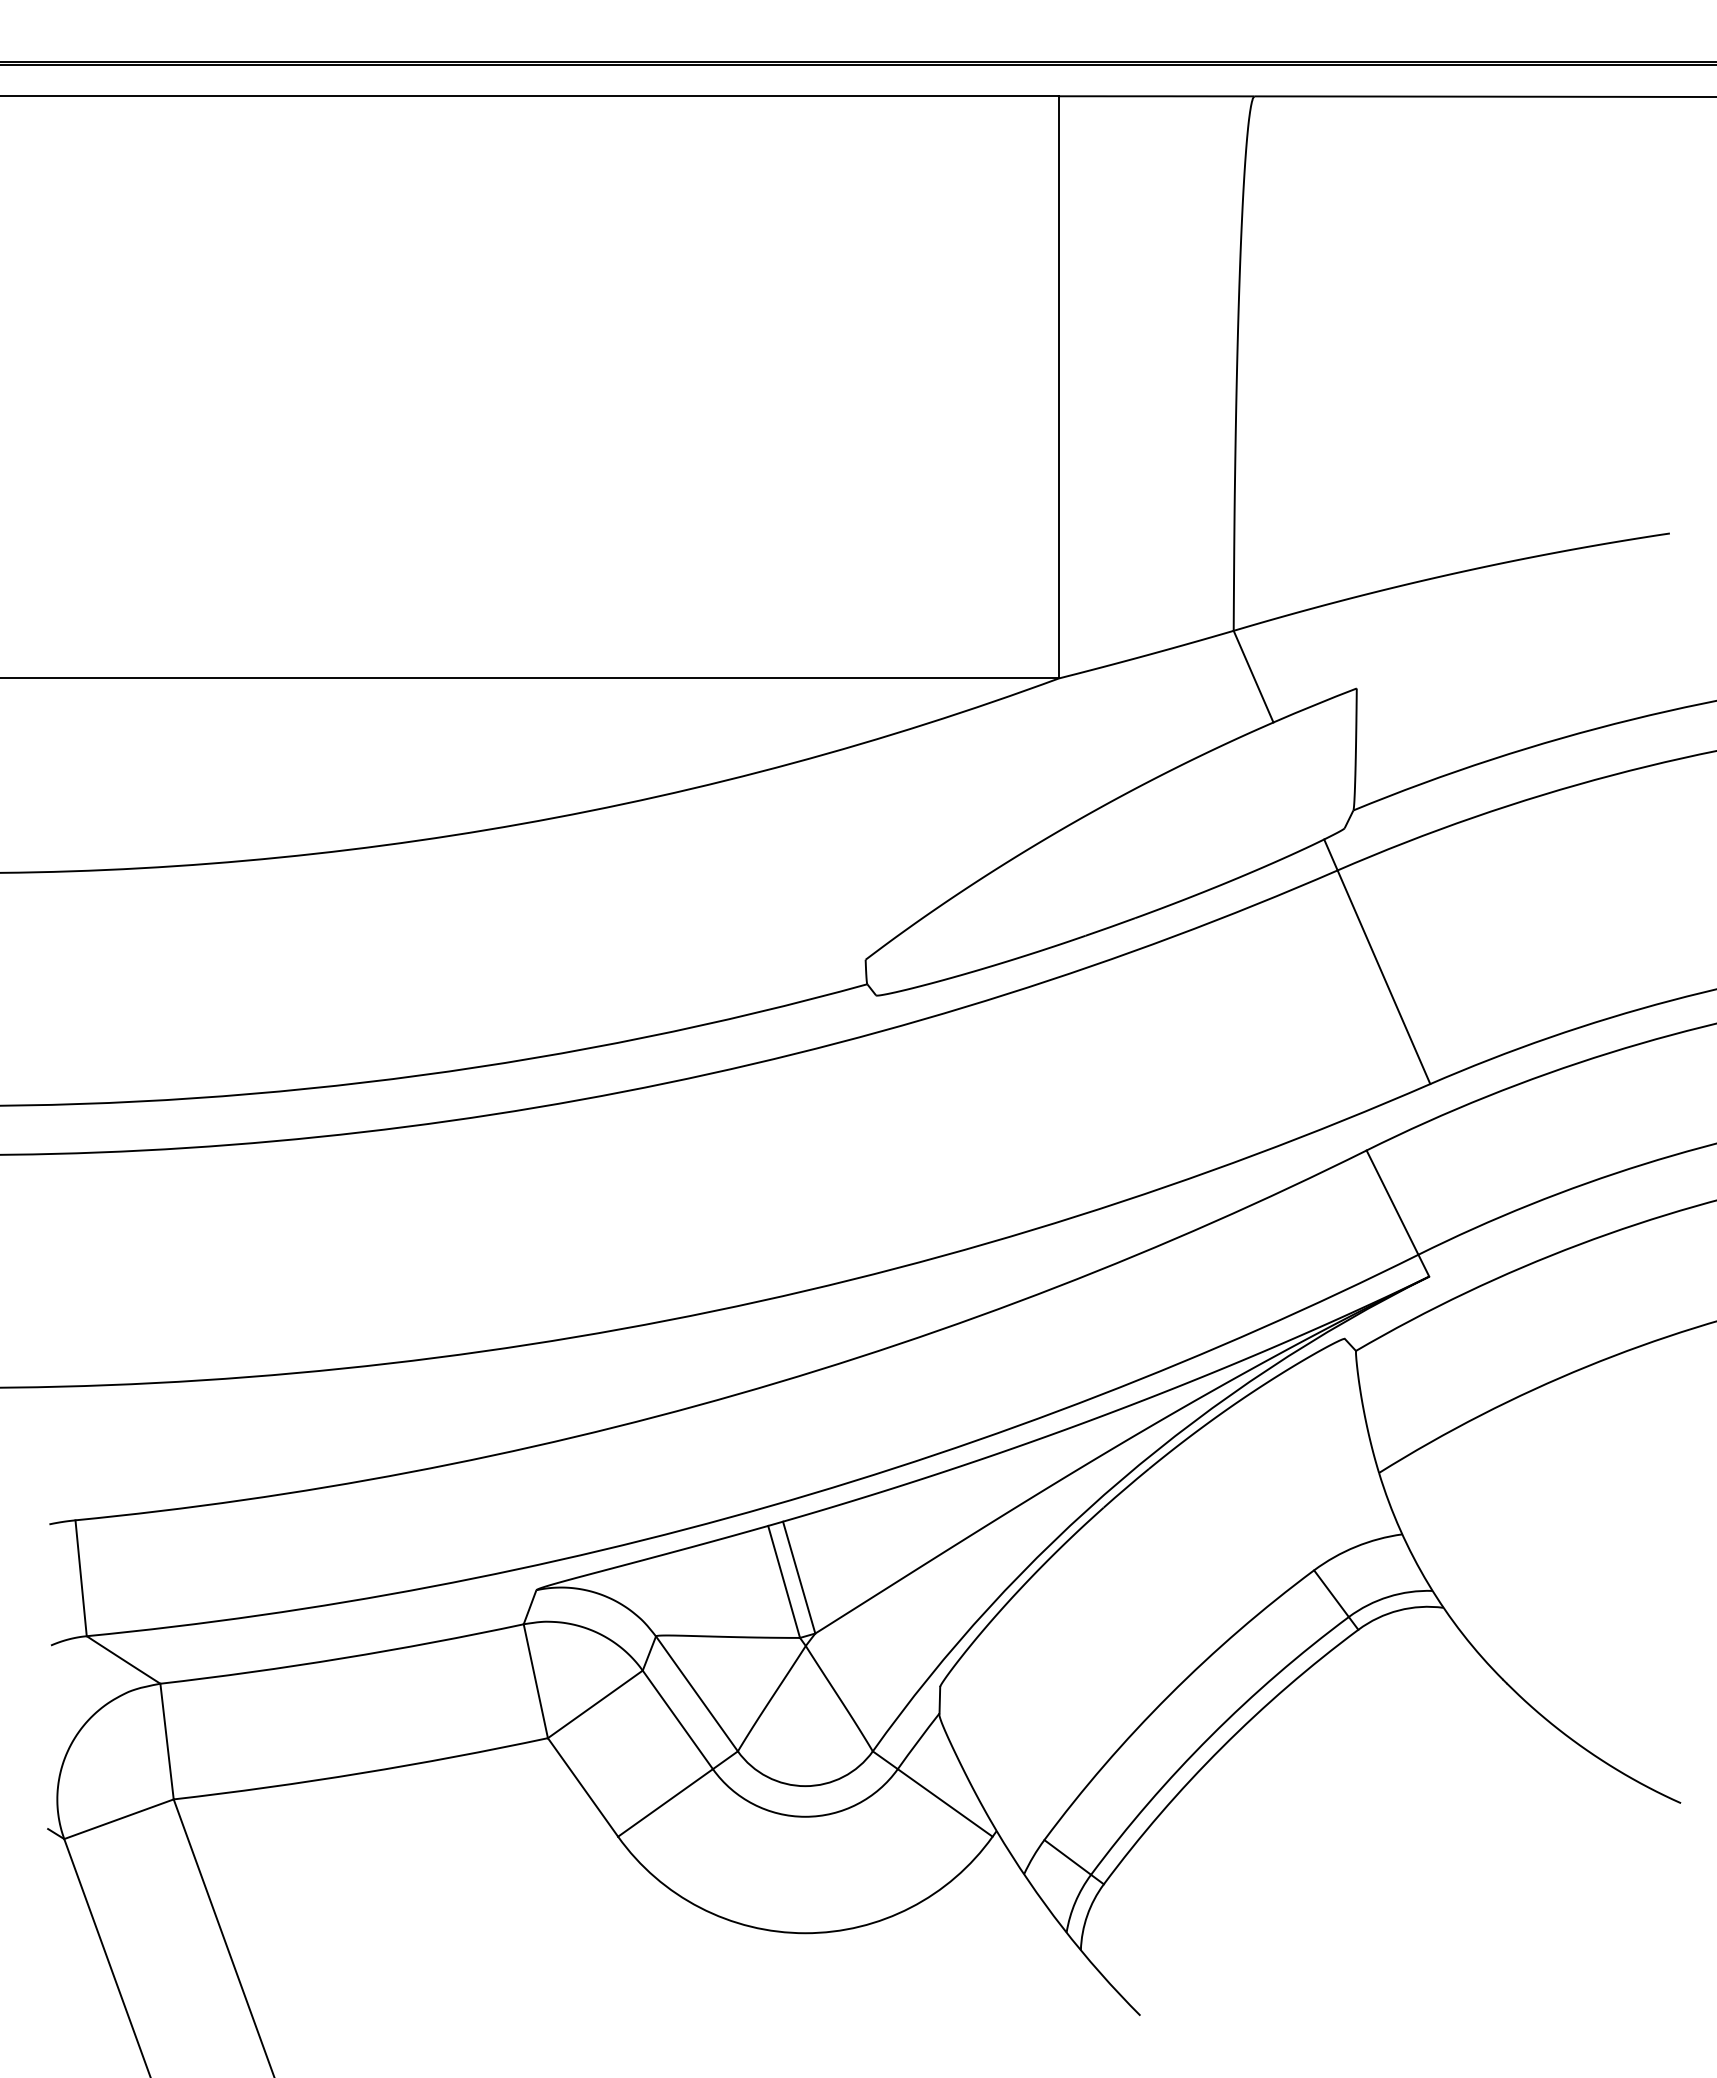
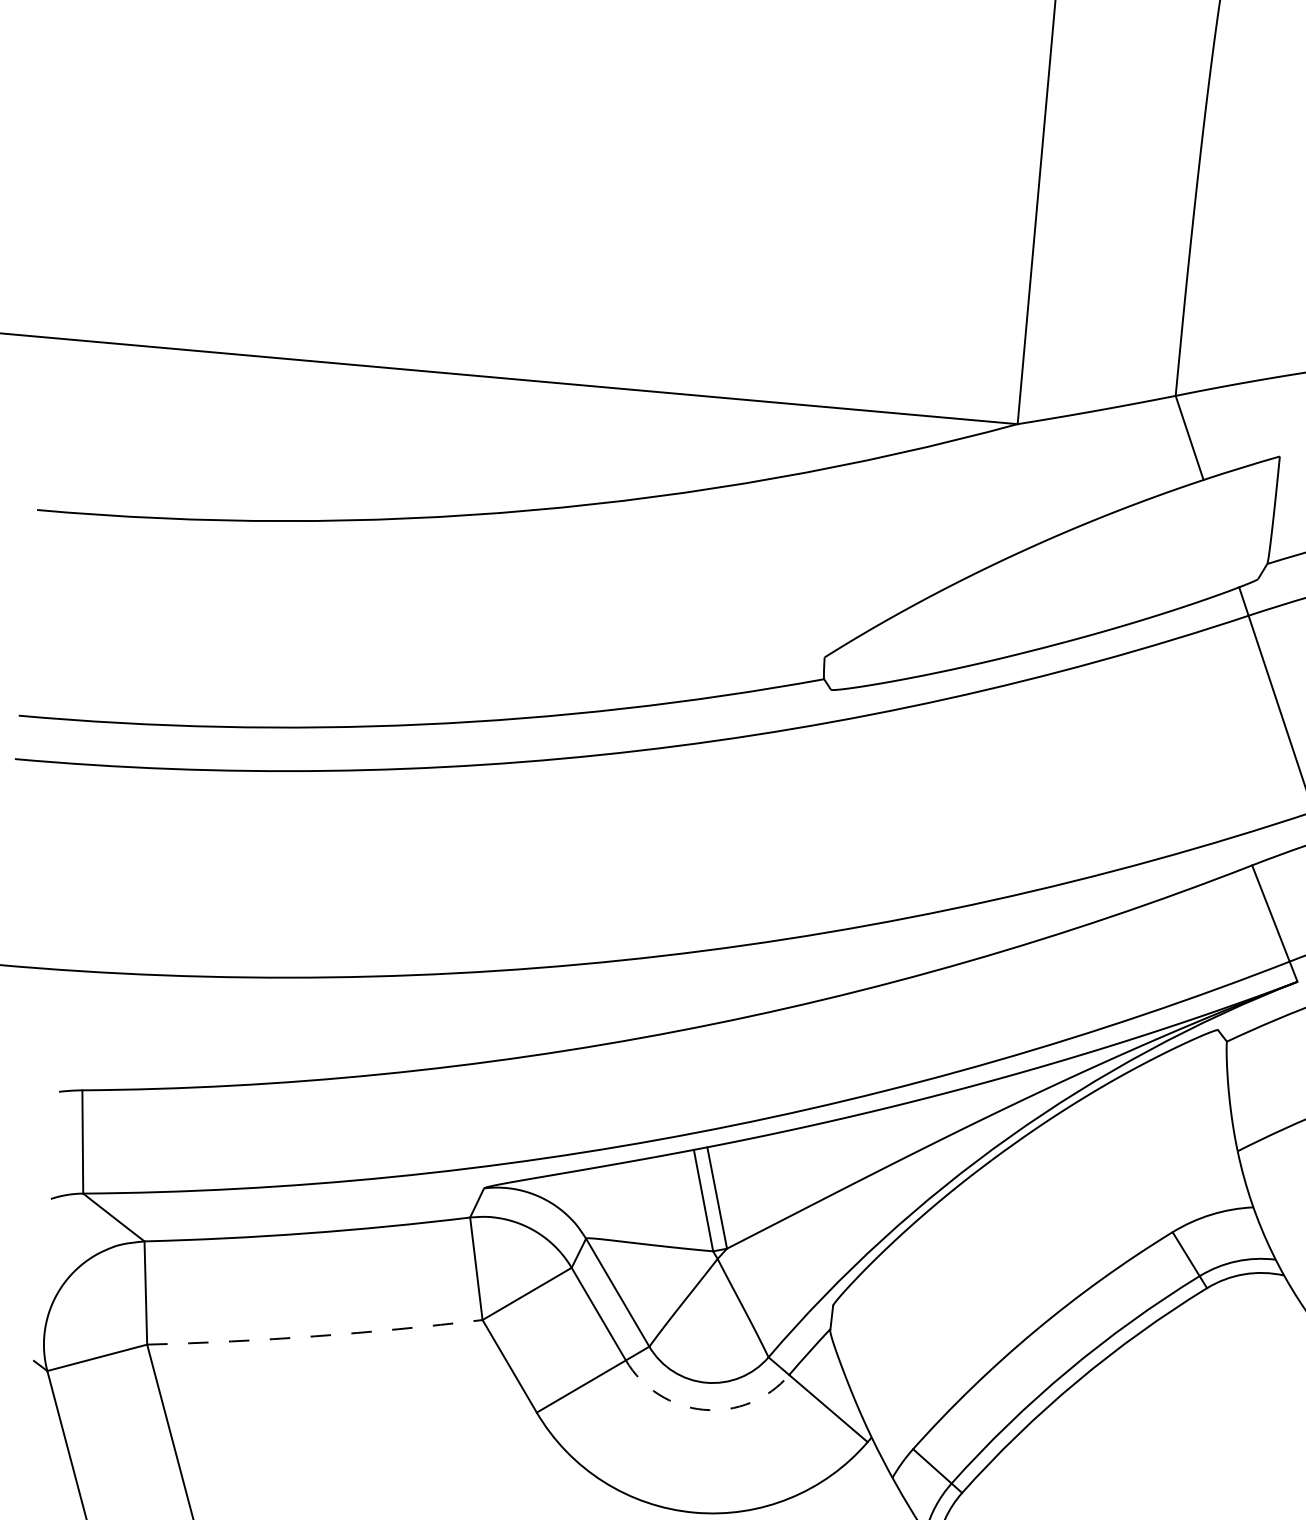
arc: (361, 1773) -> (315, 1336), solid -> dashed
arc: (805, 1816) -> (703, 1409), solid -> dashed

